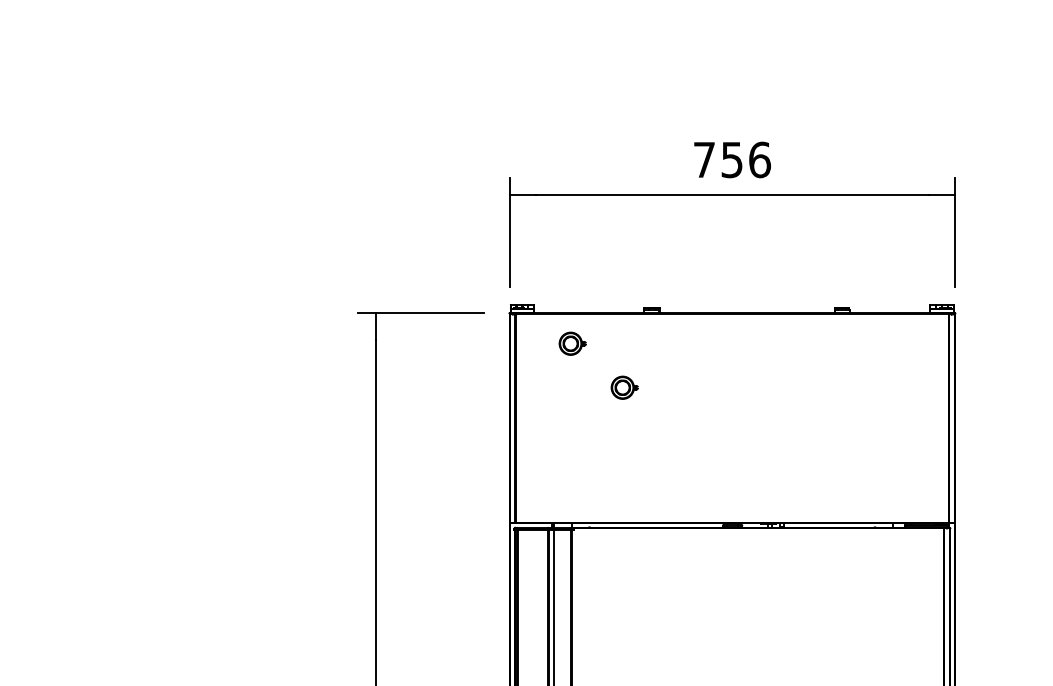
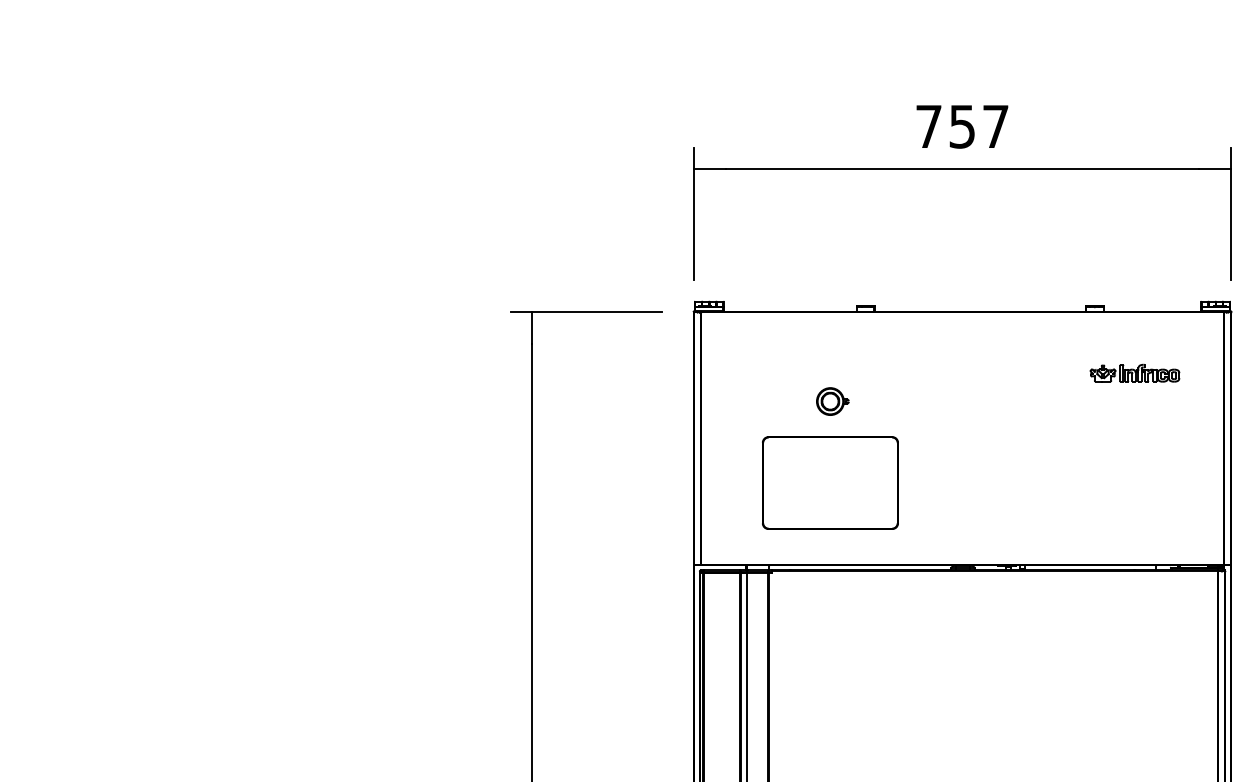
text: (760, 159) -> (996, 126), 756 -> 757
part: (572, 343) -> (769, 348), removed
part: (874, 364) -> (1134, 373), added
part: (622, 455) -> (830, 483), added

